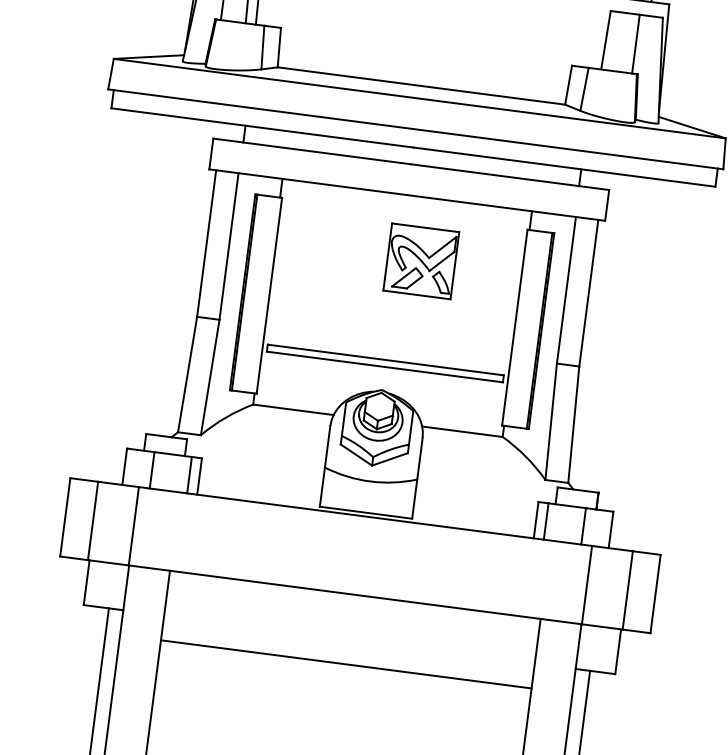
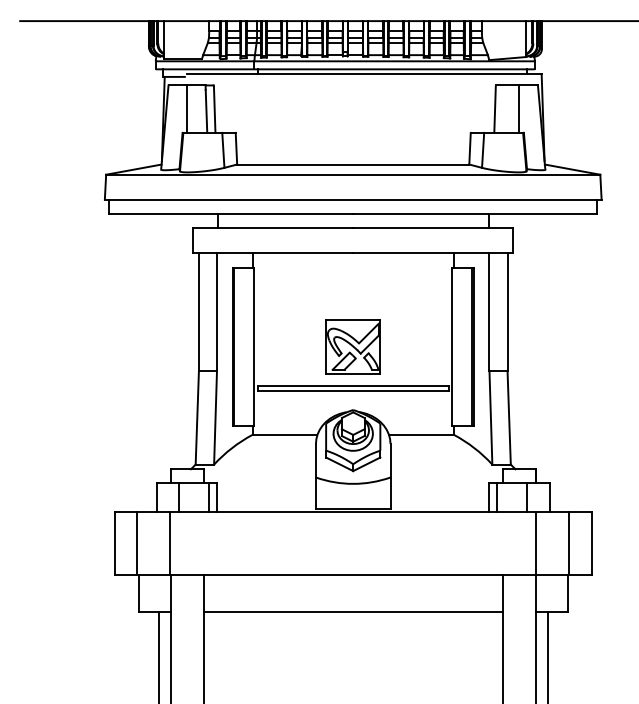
part: (420, 260) -> (352, 346), moved
line: (345, 664) -> (352, 611), moved

